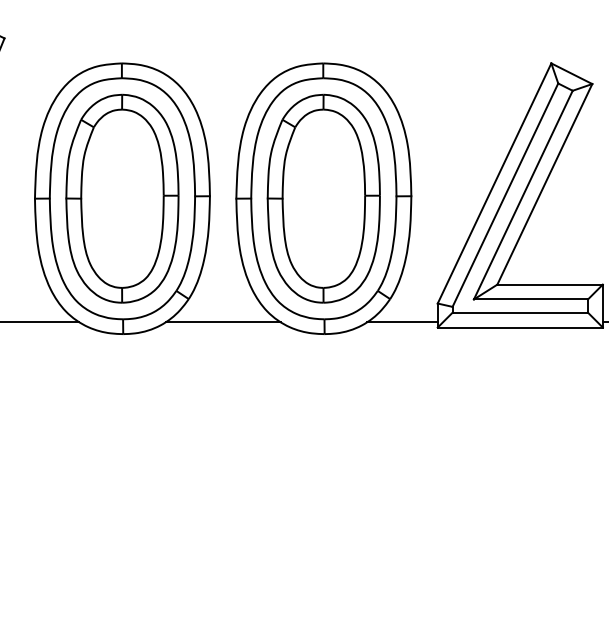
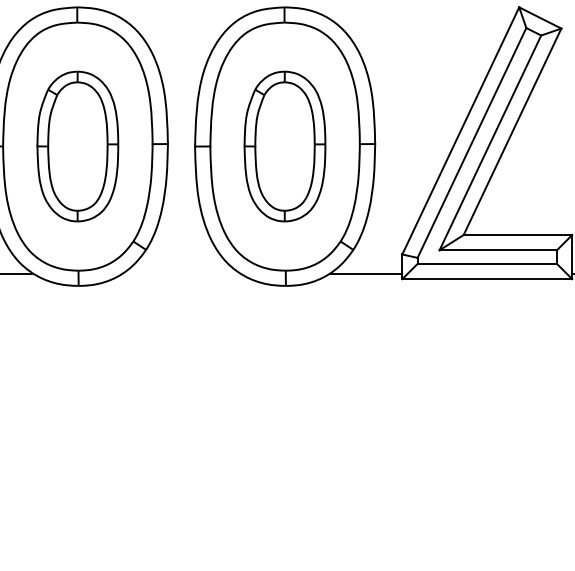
part: (122, 198) -> (77, 146), size x0.7
part: (323, 198) -> (284, 146), size x0.7
line: (222, 322) -> (180, 273), removed

